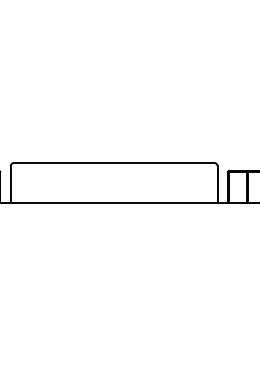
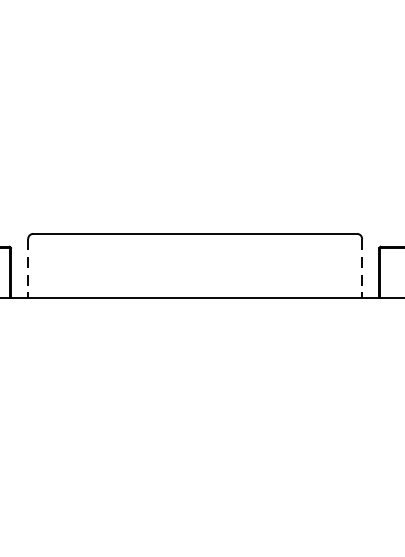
line: (10, 185) -> (27, 270), solid -> dashed
line: (217, 185) -> (362, 270), solid -> dashed

